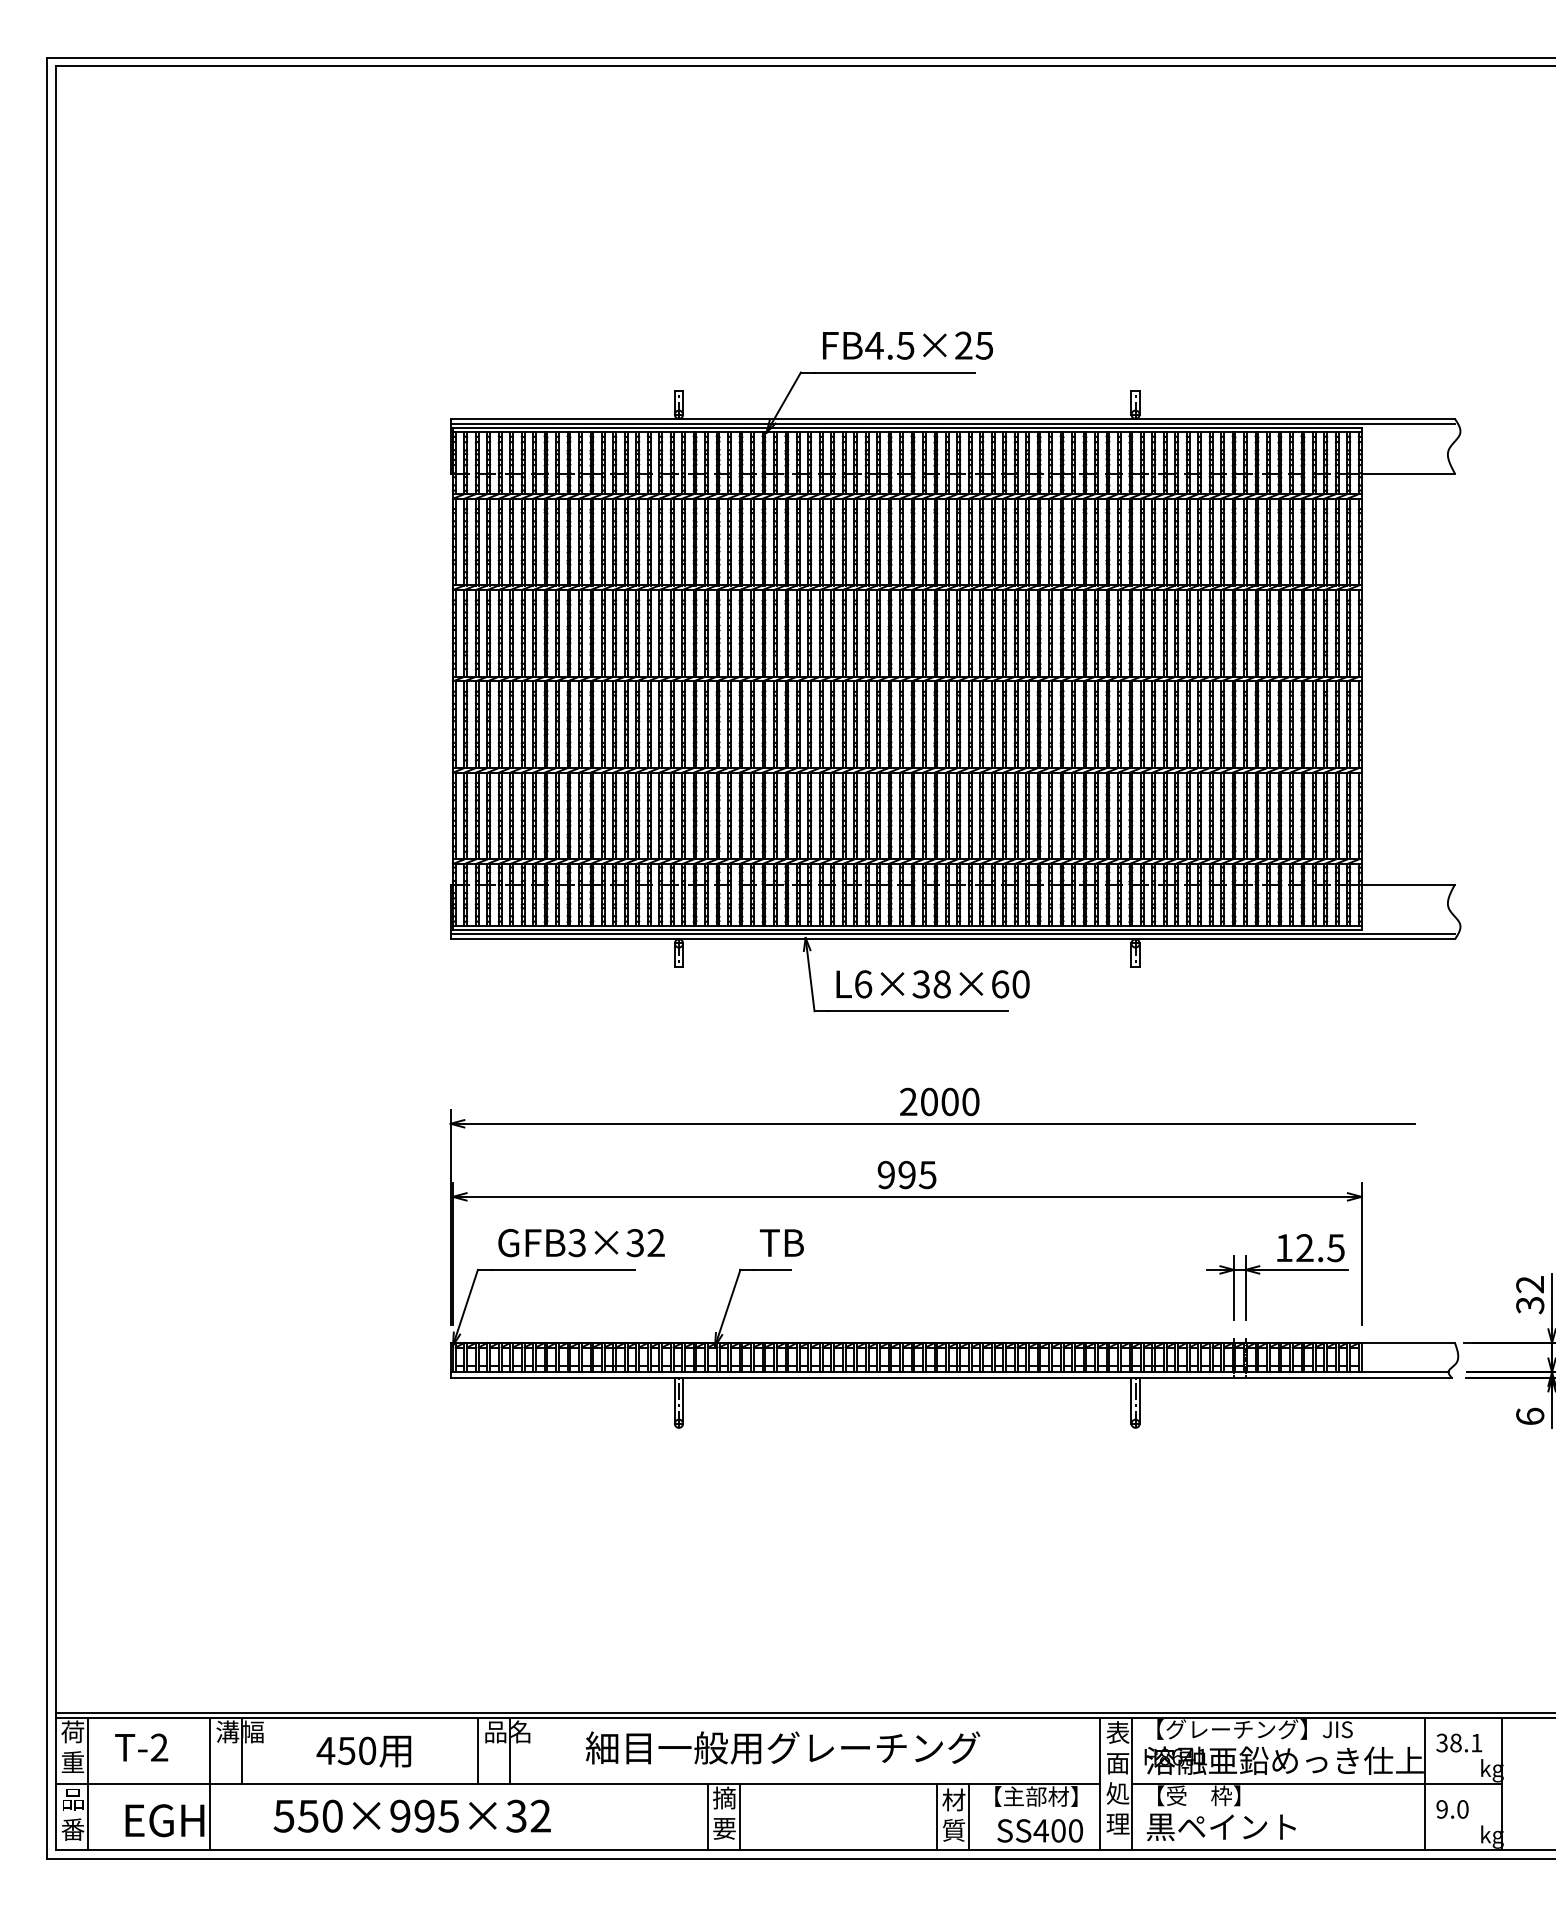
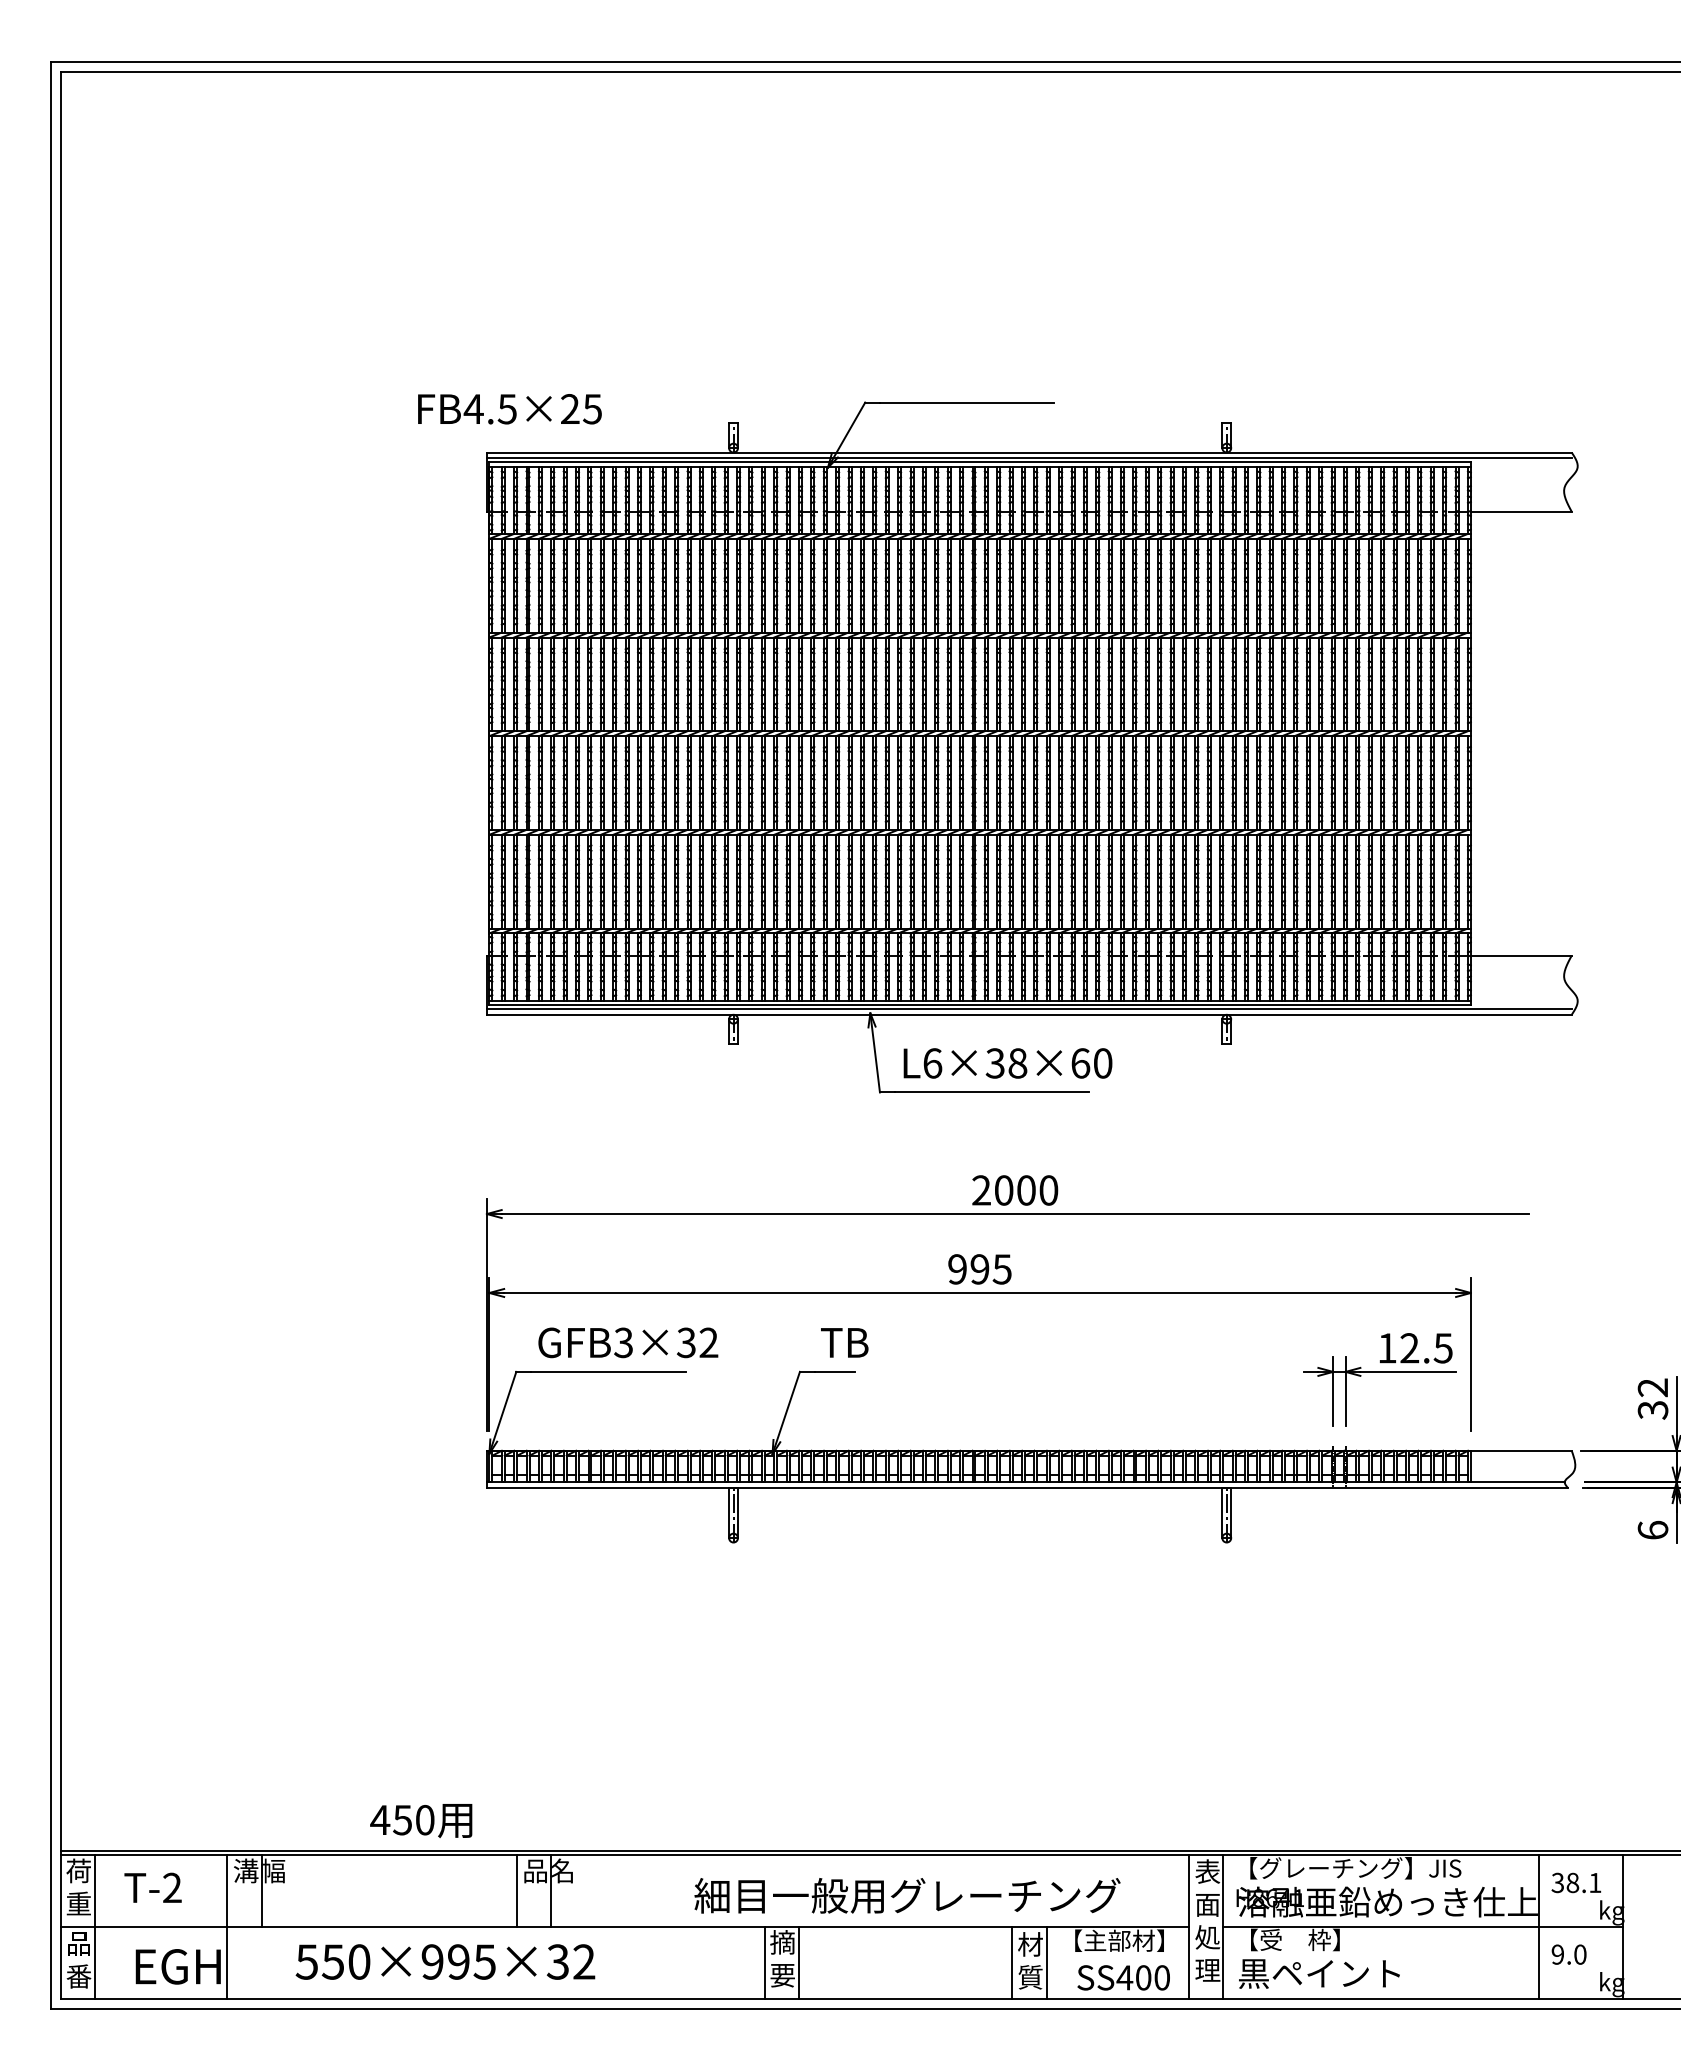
text: (907, 345) -> (509, 408), moved
text: (782, 1747) -> (906, 1895), moved
text: (363, 1751) -> (420, 1820), moved

